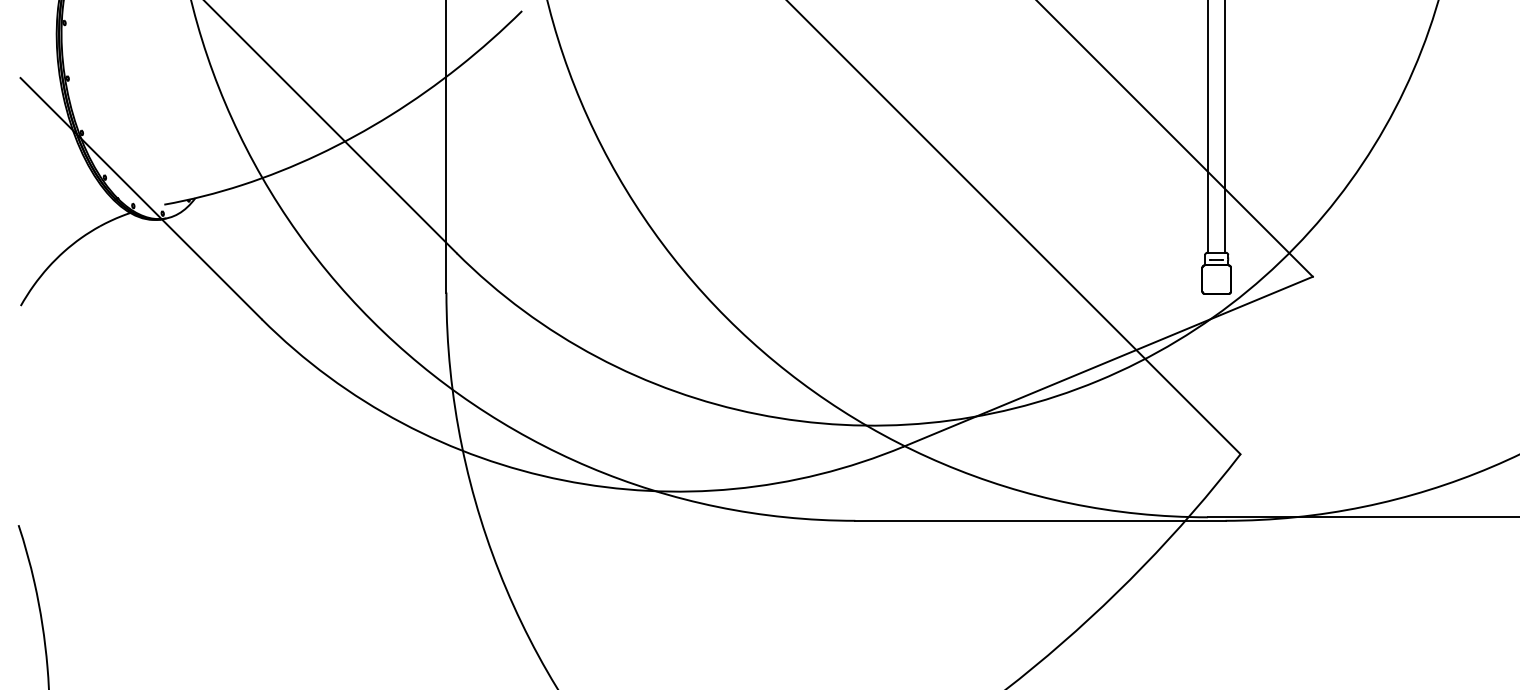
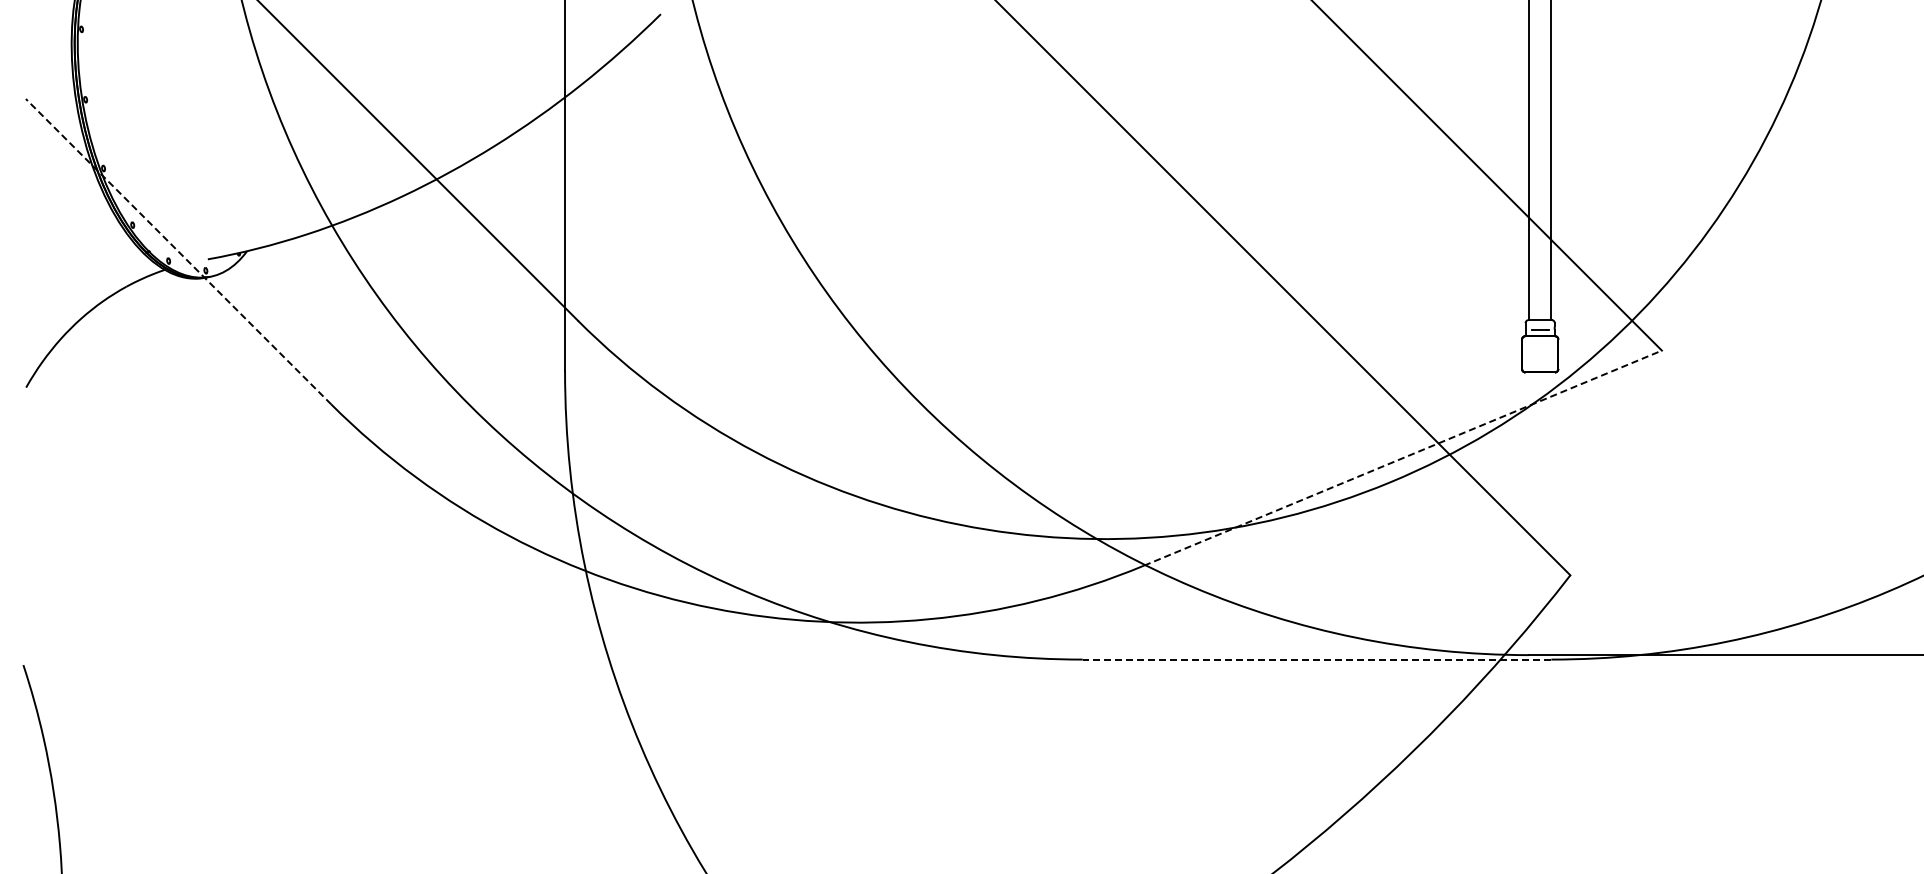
line: (141, 198) -> (178, 251), solid -> dashed
line: (1108, 361) -> (1403, 457), solid -> dashed
line: (1040, 520) -> (1316, 659), solid -> dashed

